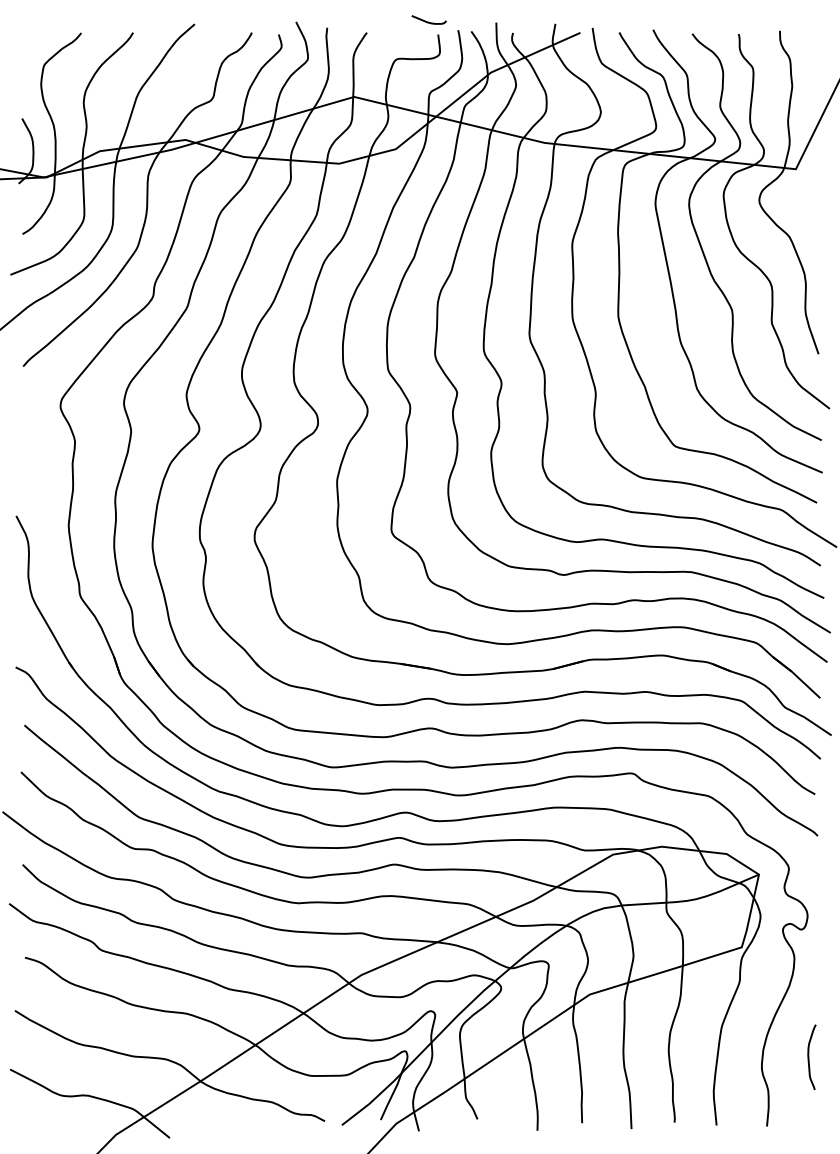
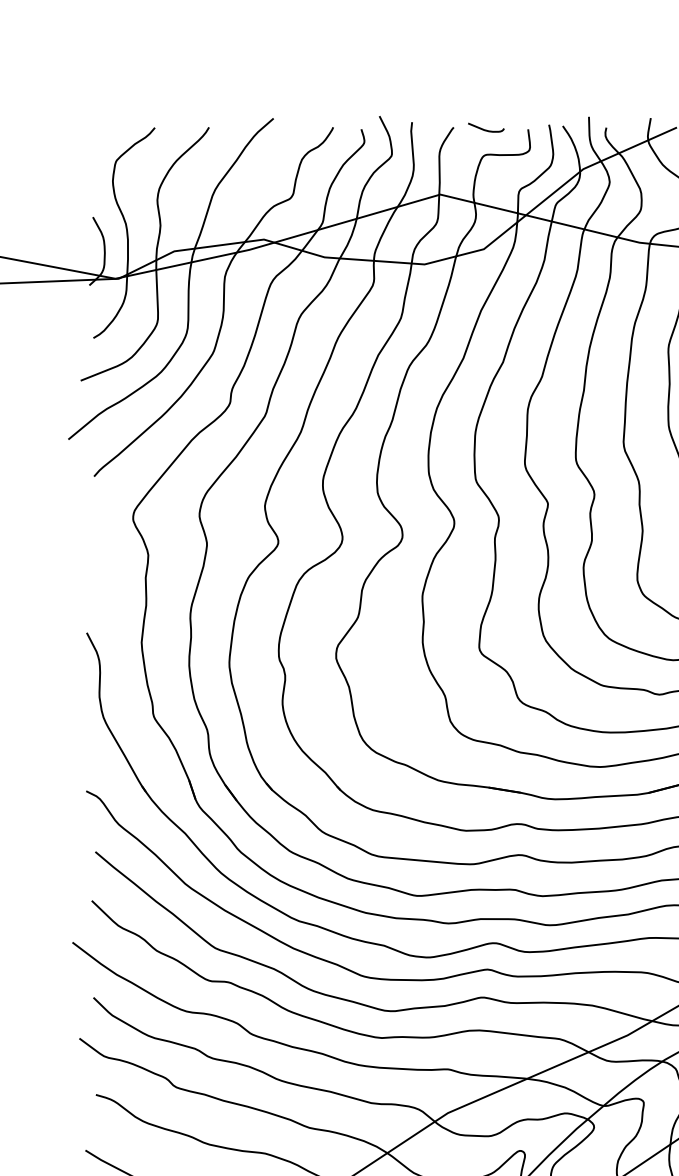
curve: (428, 21) -> (485, 129), moved

